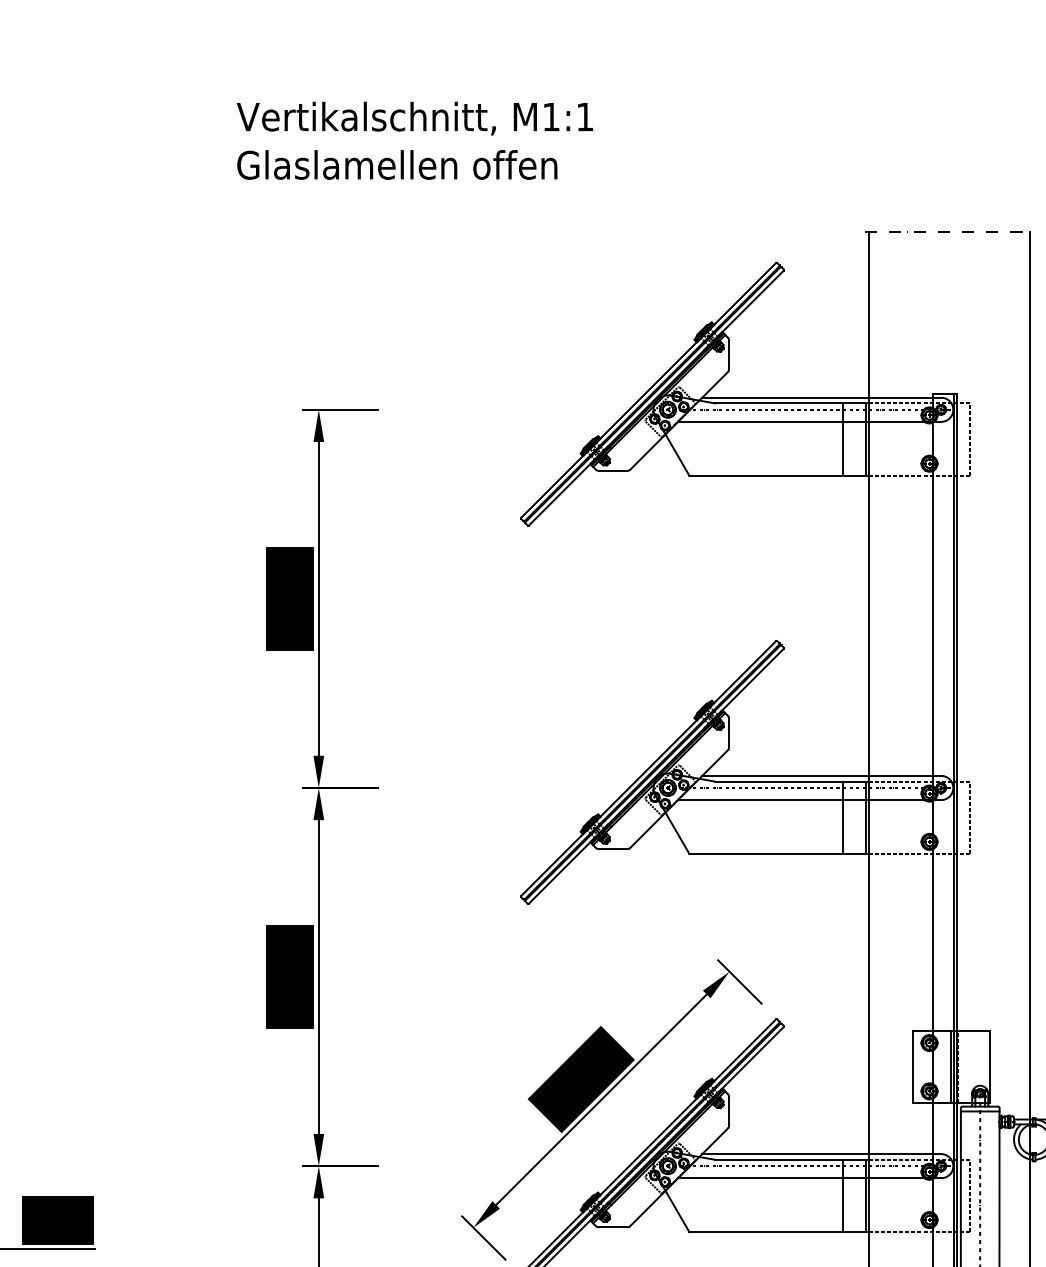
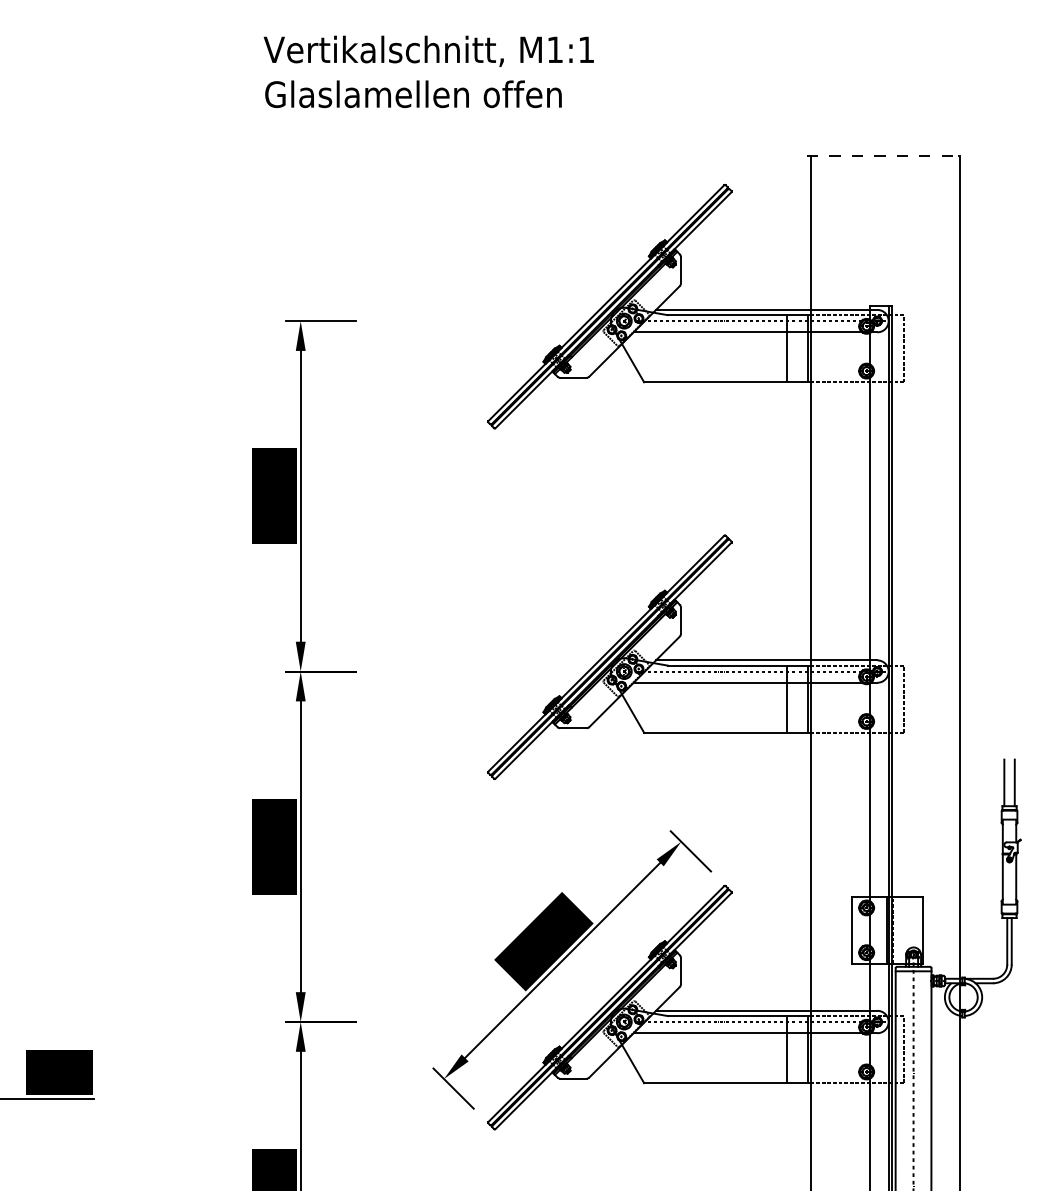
text: (414, 117) -> (428, 50), moved
text: (397, 165) -> (413, 94), moved

